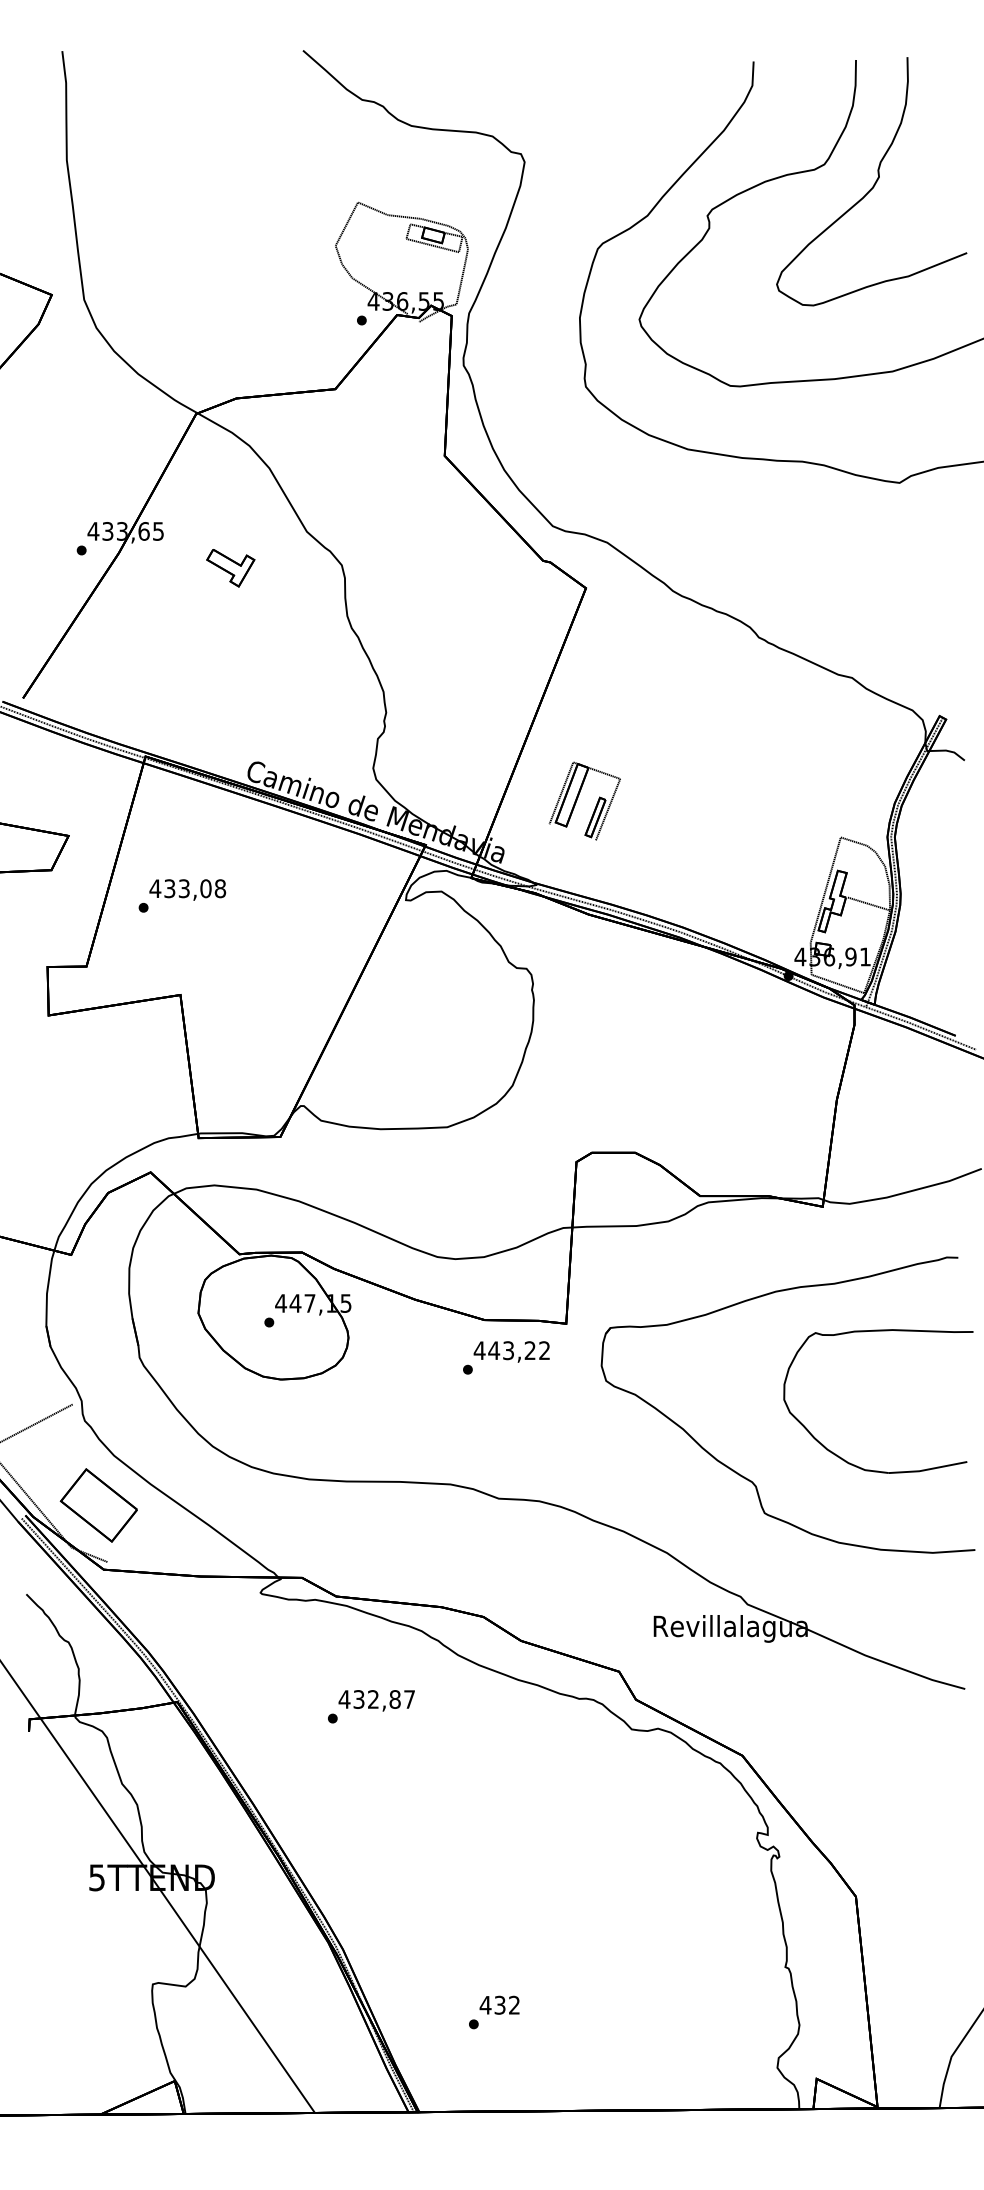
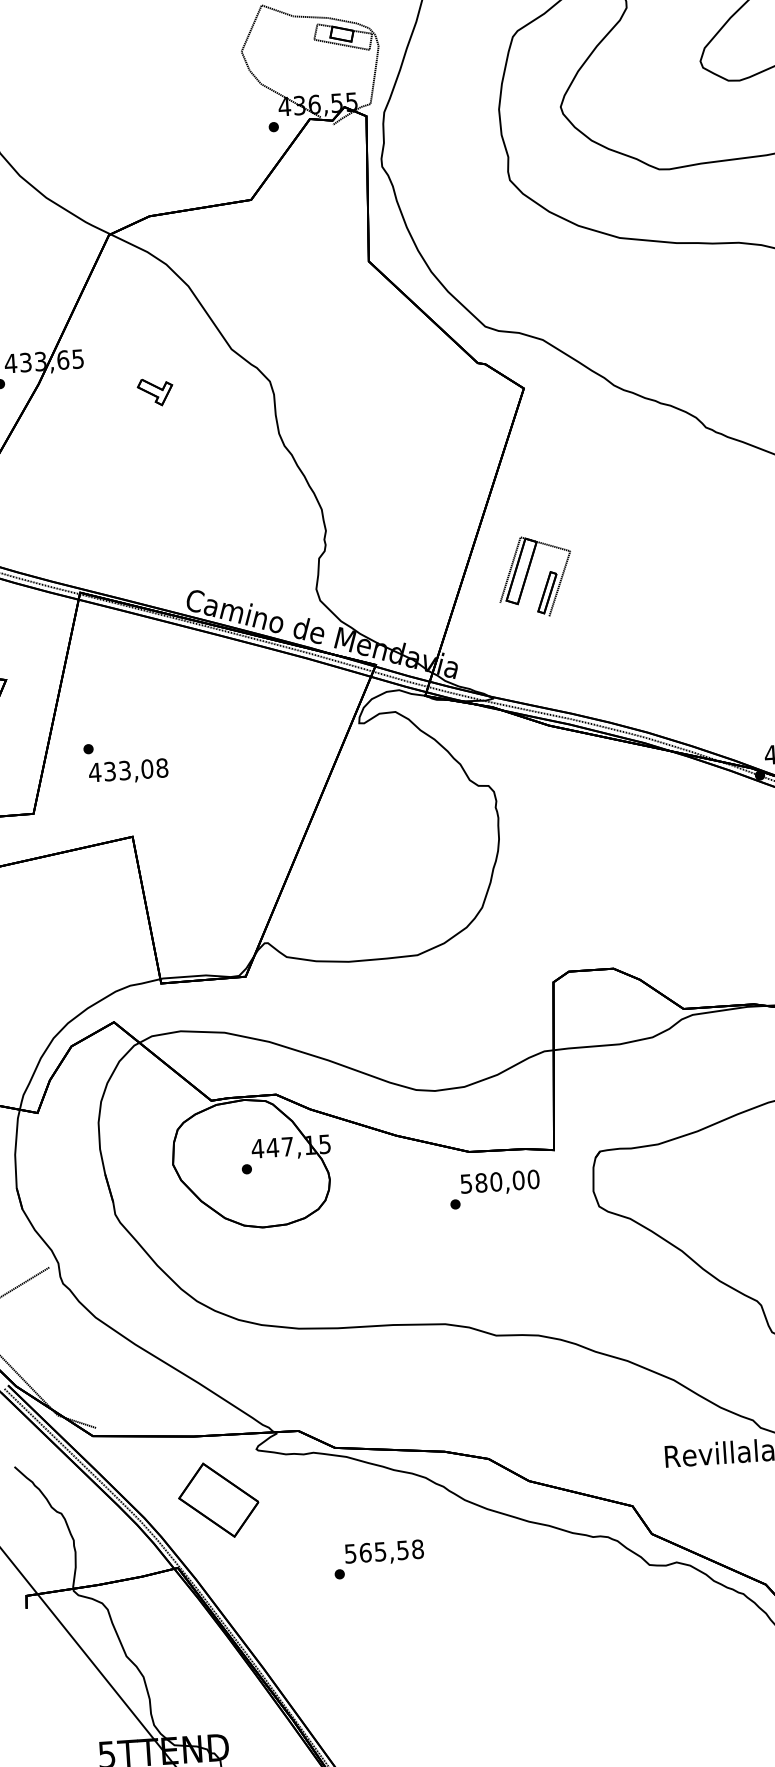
part: (230, 568) -> (155, 392), size x0.7
part: (578, 797) -> (528, 573), moved
text: (187, 889) -> (128, 771), moved
text: (511, 1350) -> (499, 1181), 443,22 -> 580,00
part: (98, 1505) -> (218, 1500), moved
text: (376, 1699) -> (383, 1551), 432,87 -> 565,58

